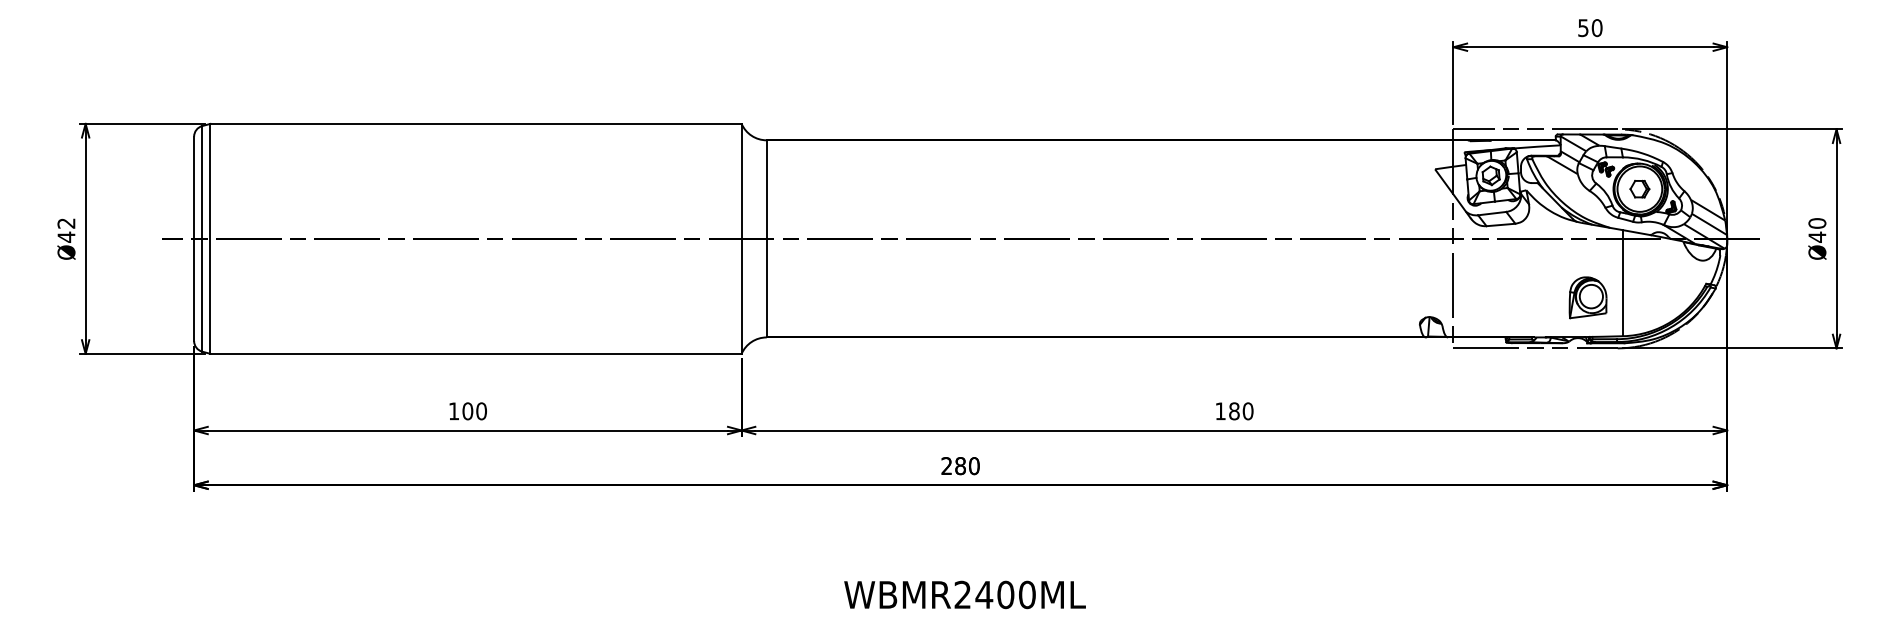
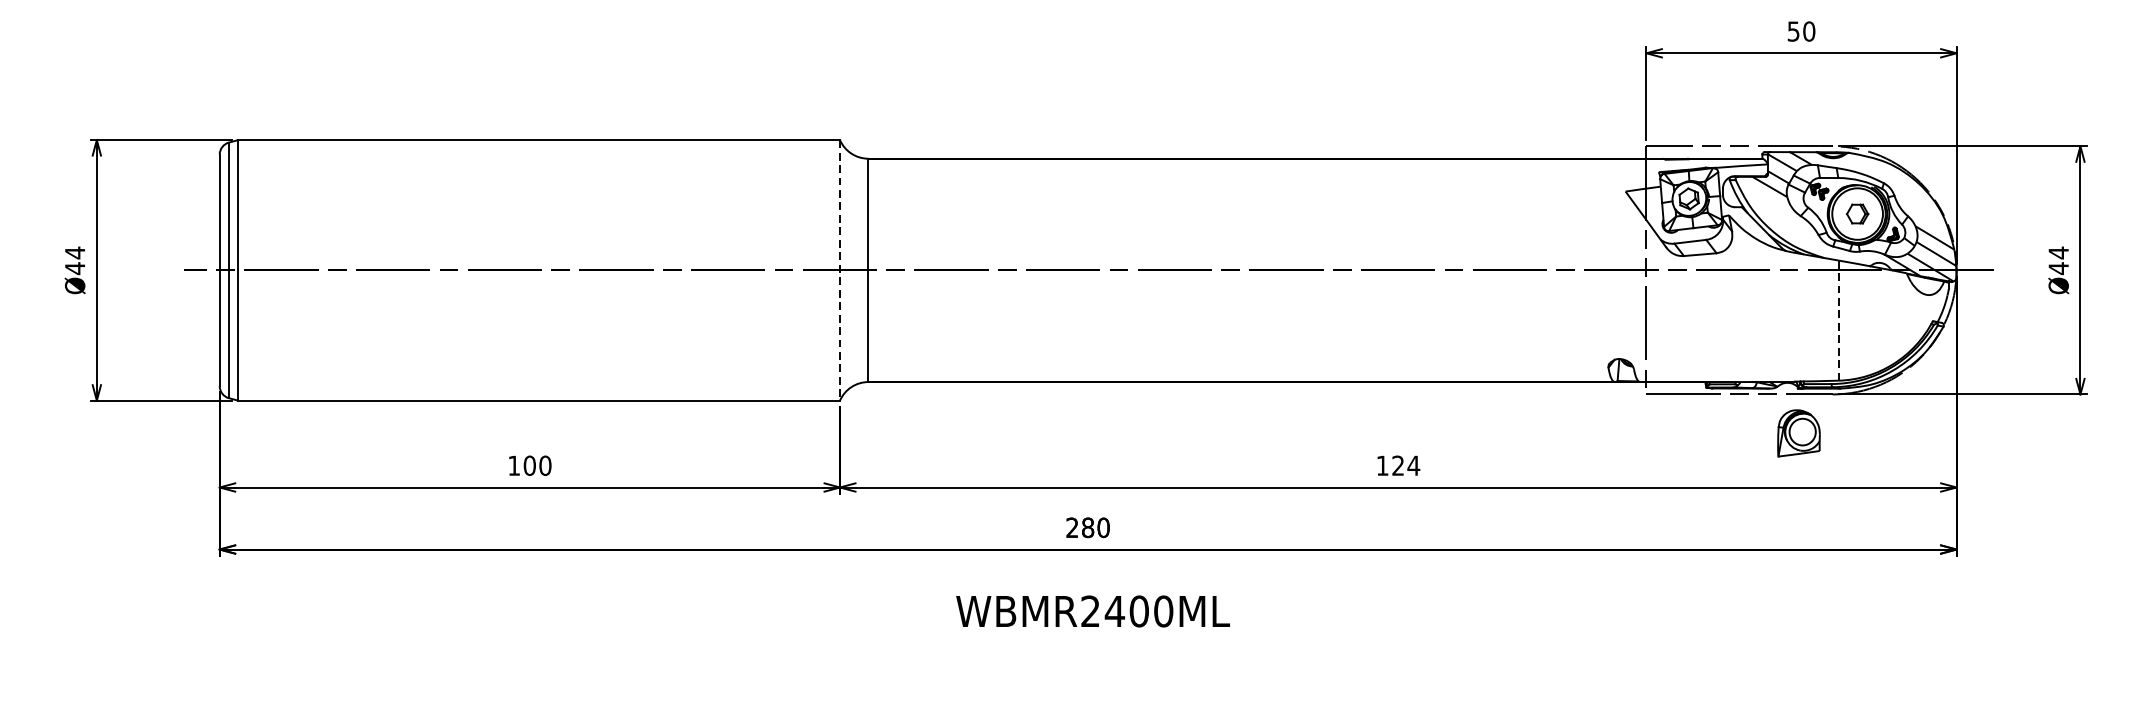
text: (66, 223) -> (75, 252), Ø42 -> Ø44
text: (1817, 223) -> (2058, 252), Ø40 -> Ø44
line: (741, 238) -> (839, 269), solid -> dashed
line: (1623, 282) -> (1839, 319), solid -> dashed
part: (1587, 297) -> (1798, 433), moved
text: (1241, 411) -> (1406, 465), 180 -> 124
text: (964, 594) -> (1092, 610), moved

